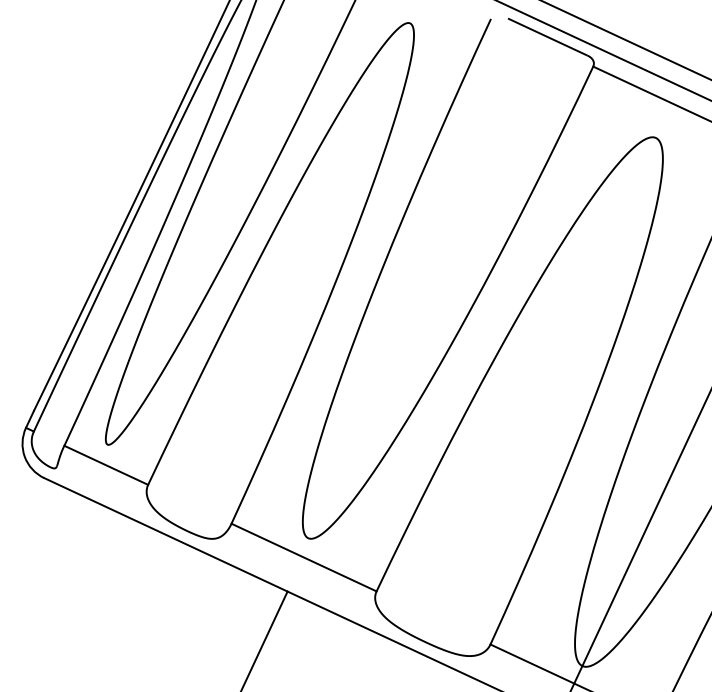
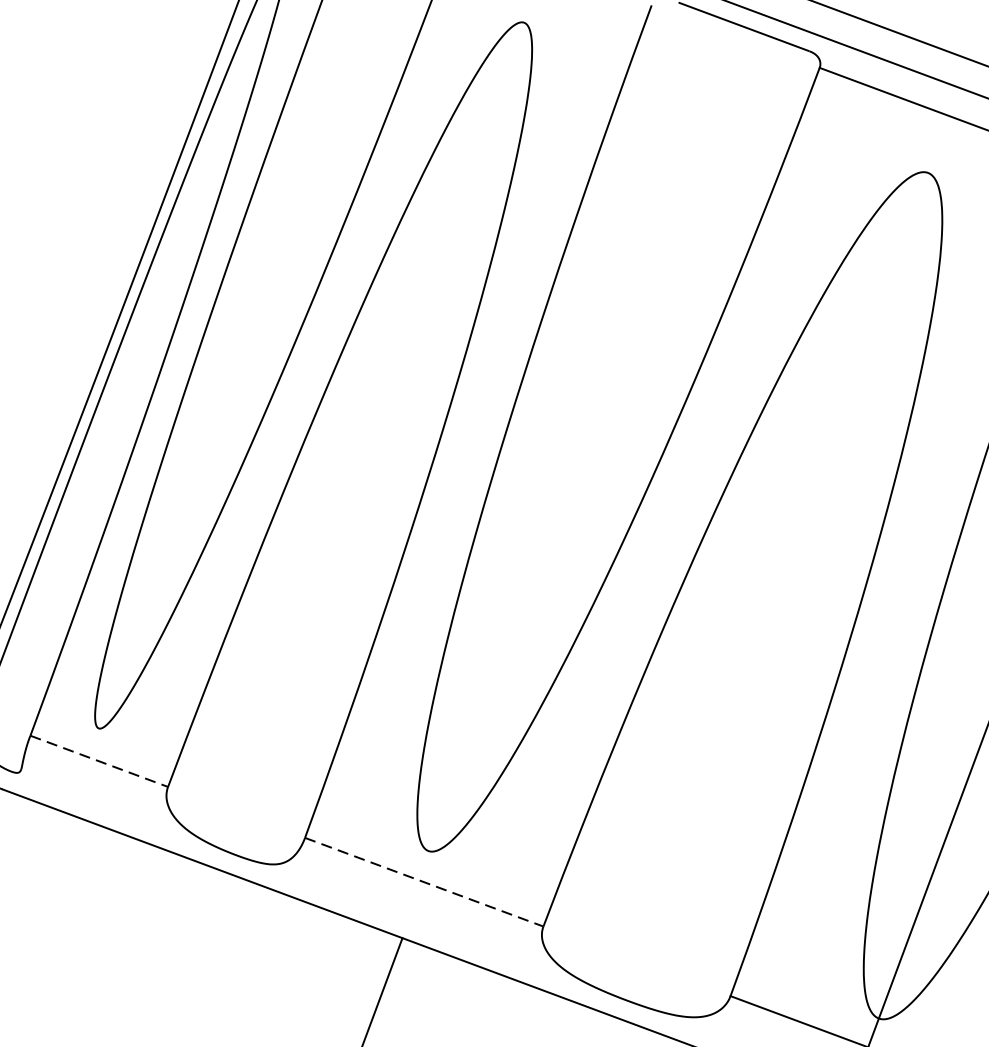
line: (106, 465) -> (99, 761), solid -> dashed
line: (304, 557) -> (424, 882), solid -> dashed

